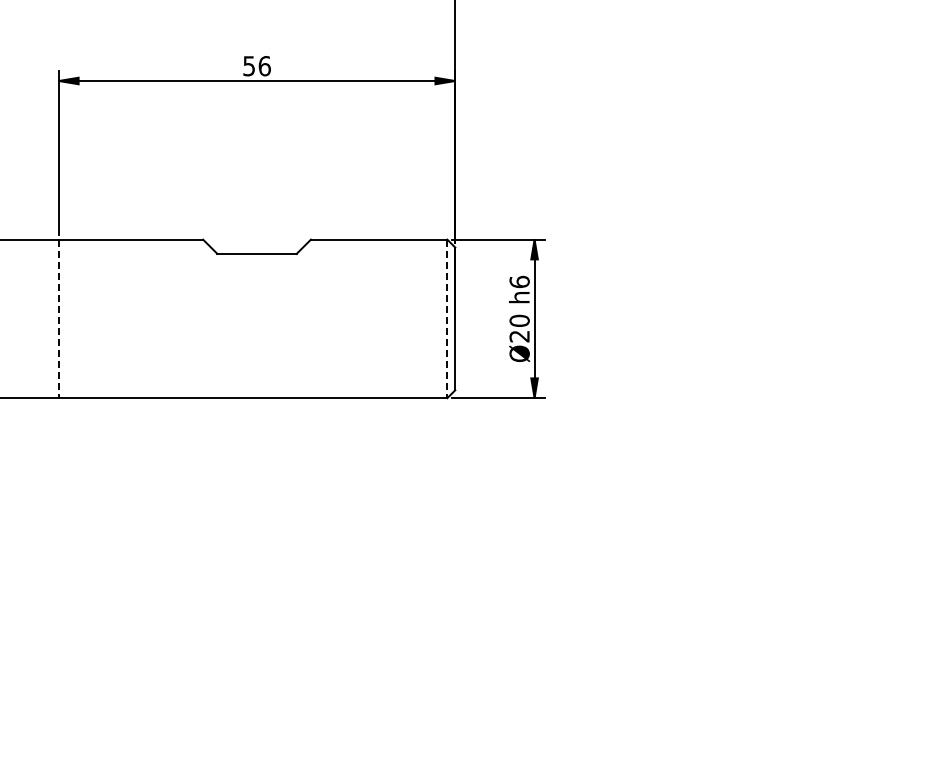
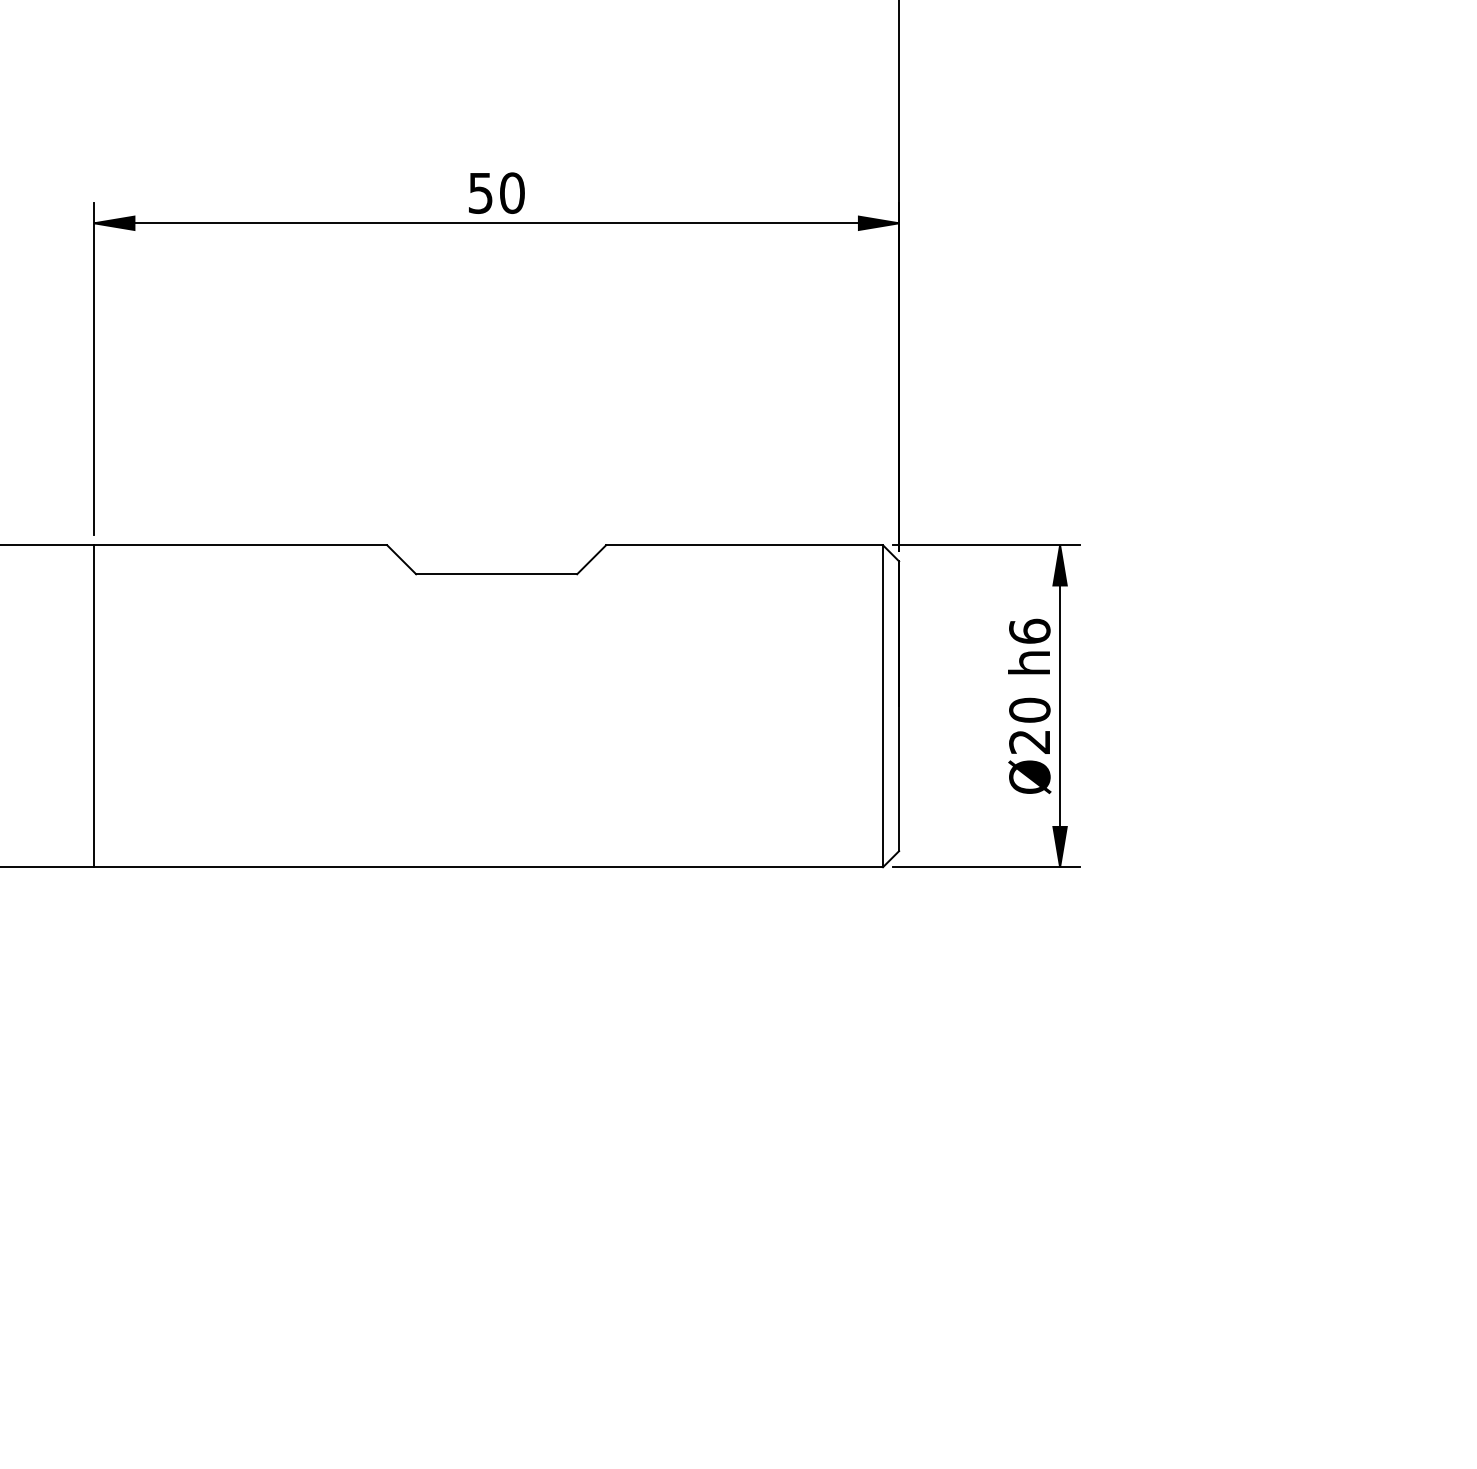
text: (264, 66) -> (511, 193), 56 -> 50
line: (58, 319) -> (93, 707), dashed -> solid
line: (447, 319) -> (883, 707), dashed -> solid

